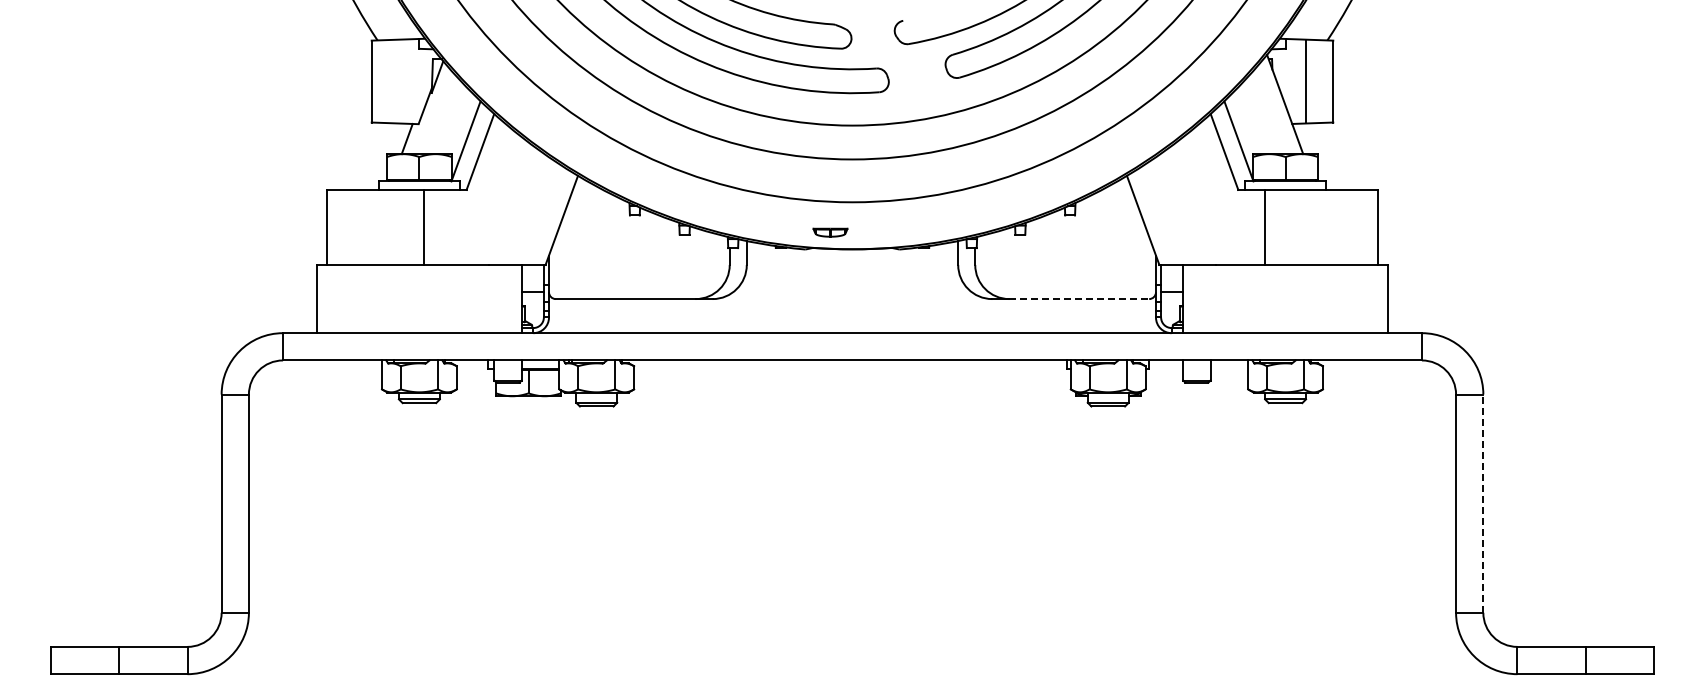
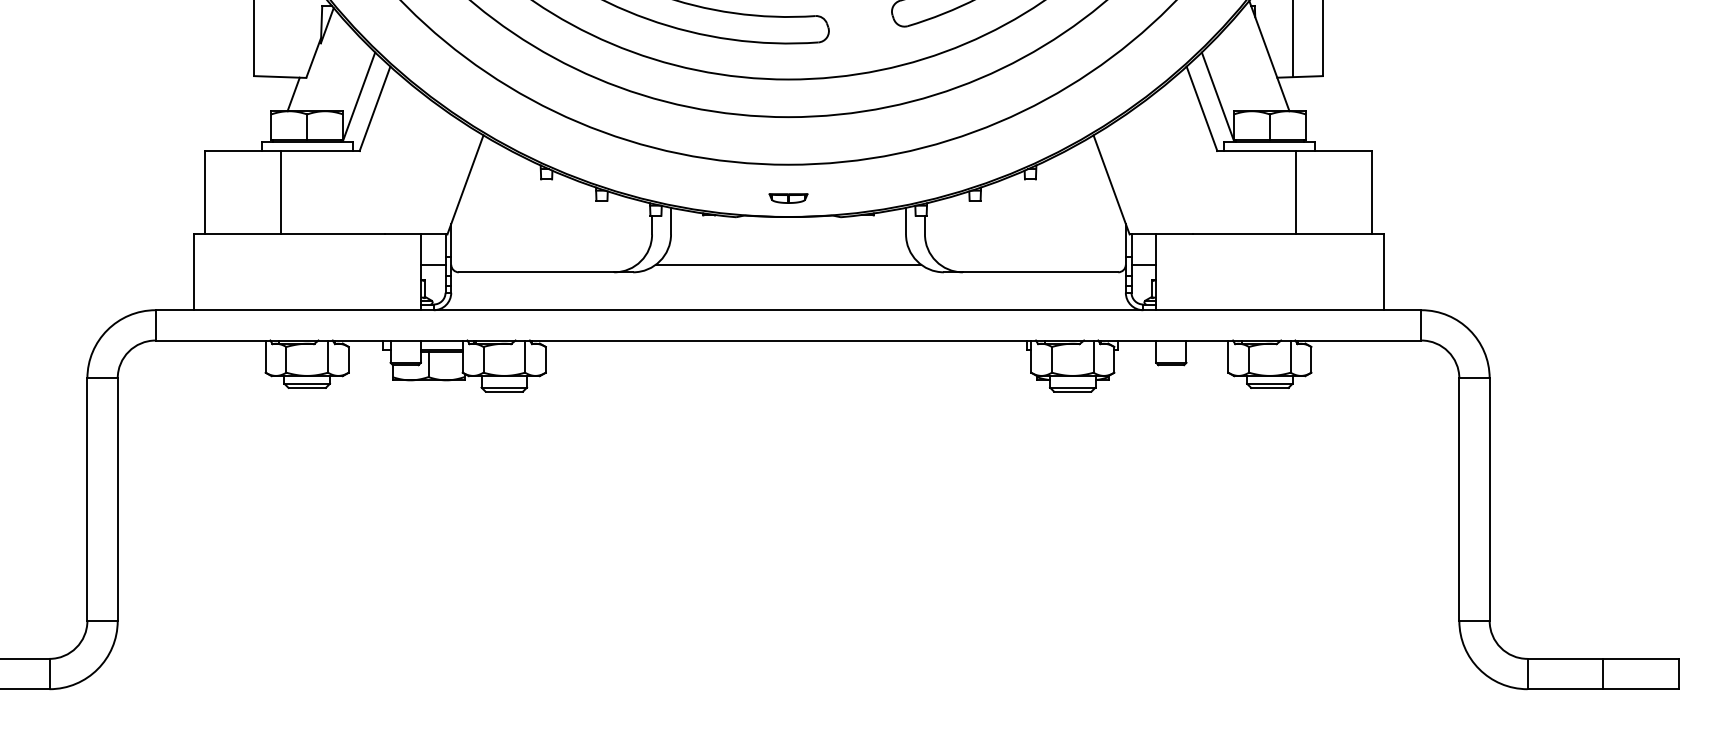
line: (423, 226) -> (280, 191), moved
line: (1265, 226) -> (1296, 191), moved
part: (830, 232) -> (788, 198), moved
line: (852, 292) -> (788, 265), added
line: (1079, 299) -> (1040, 272), dashed -> solid
line: (1483, 503) -> (1489, 499), dashed -> solid

